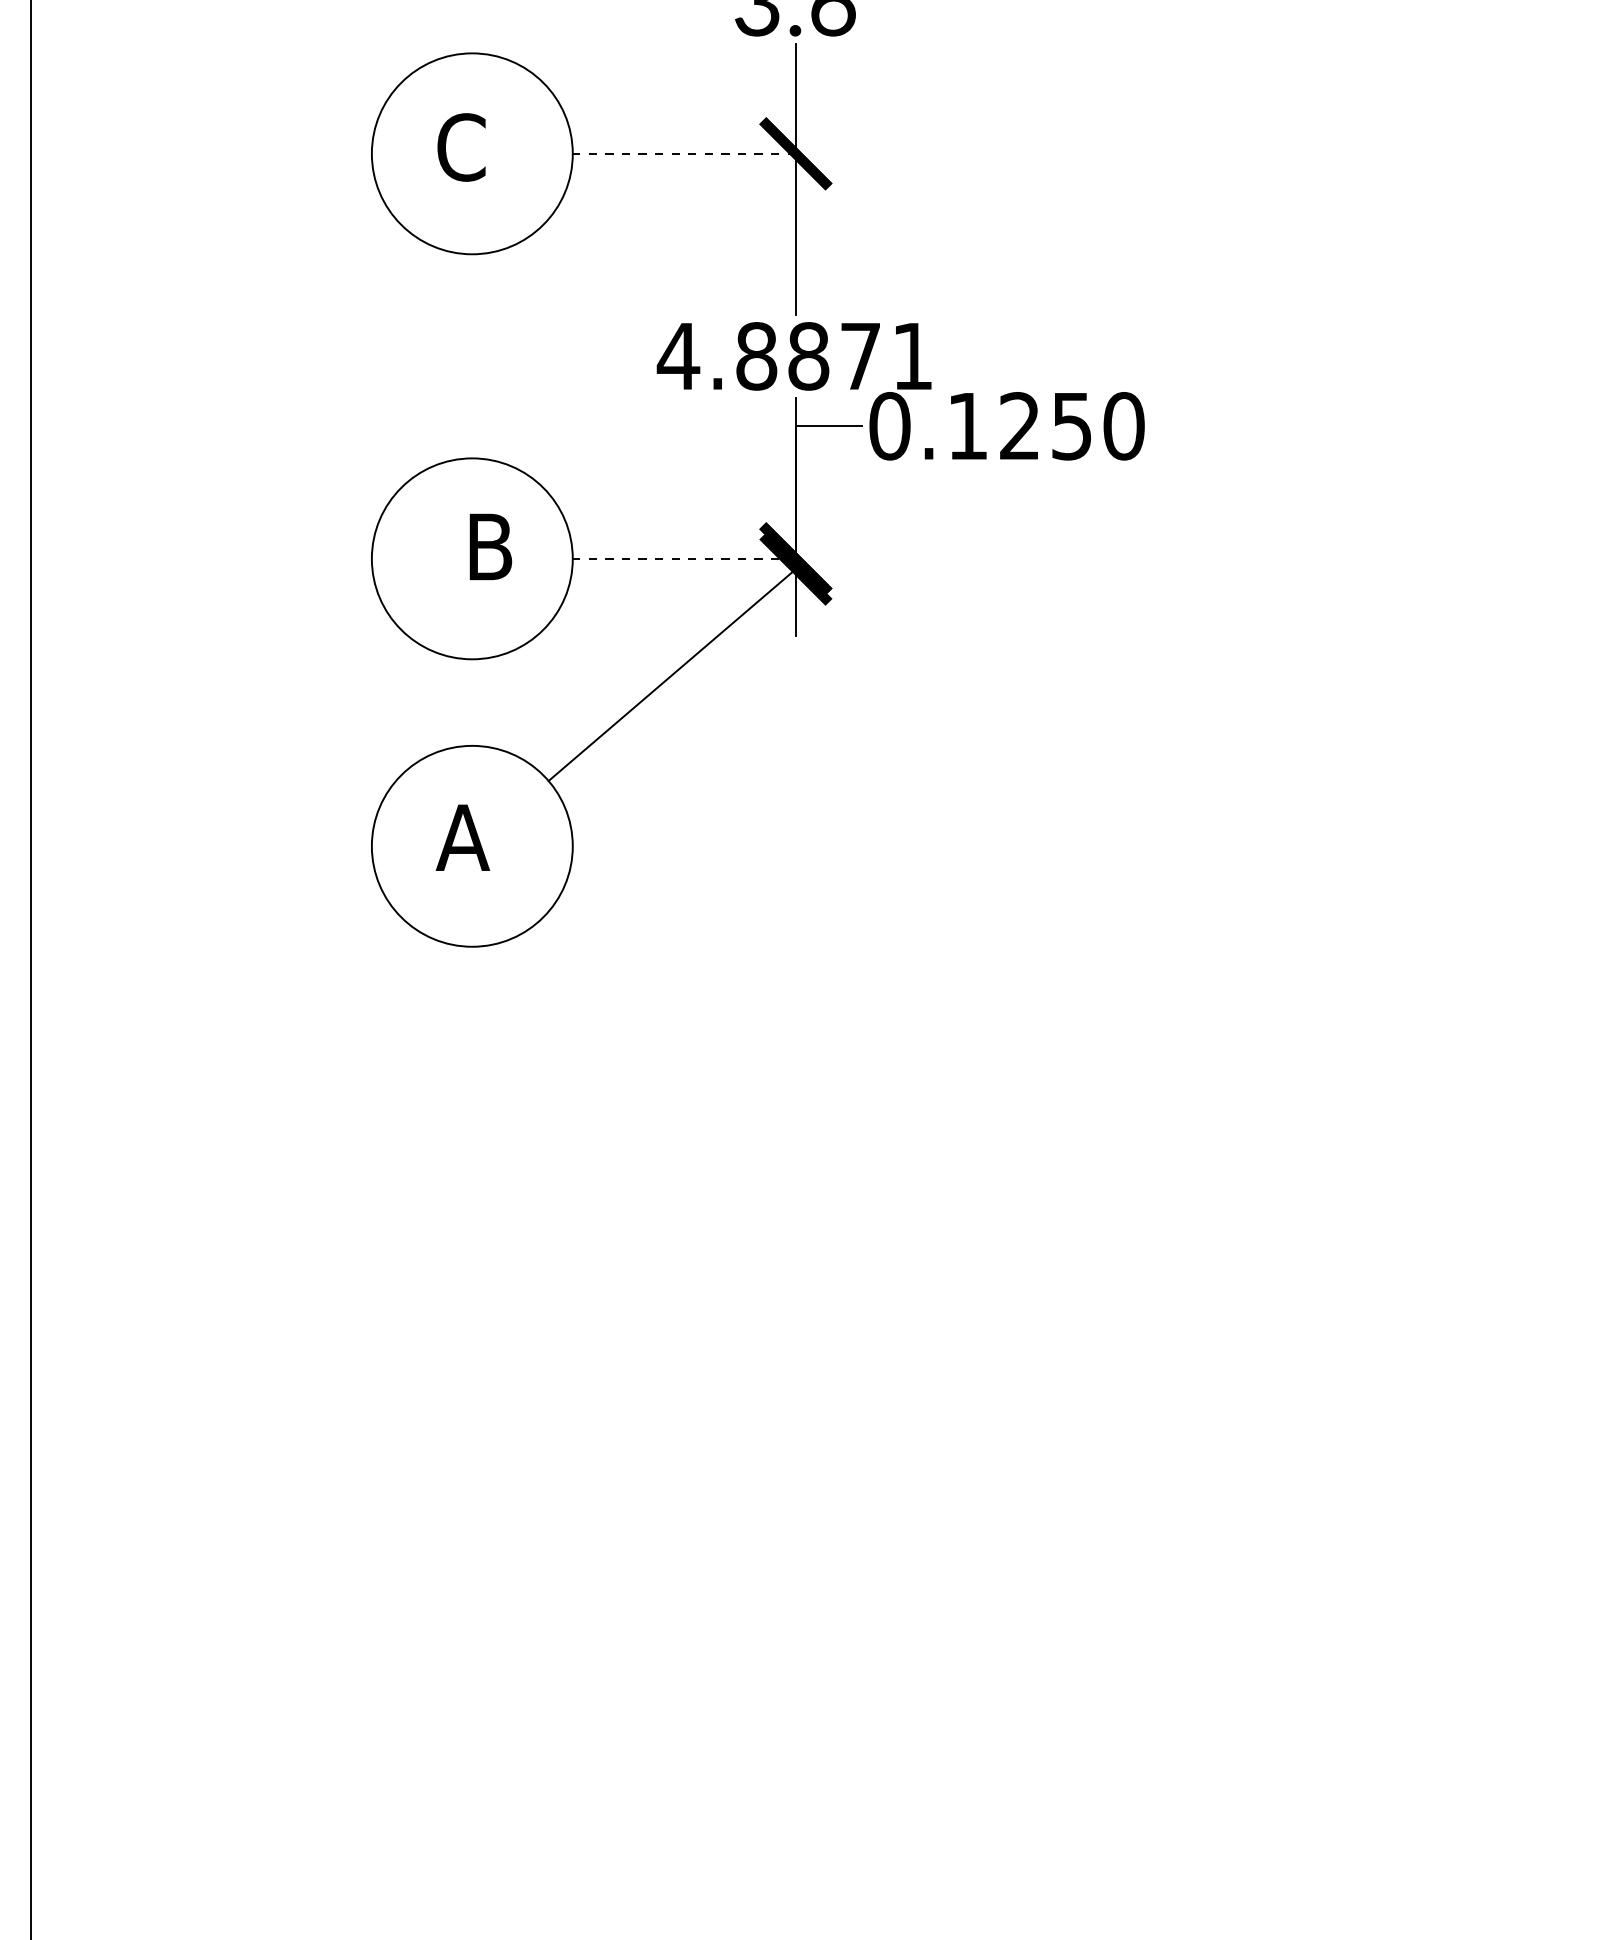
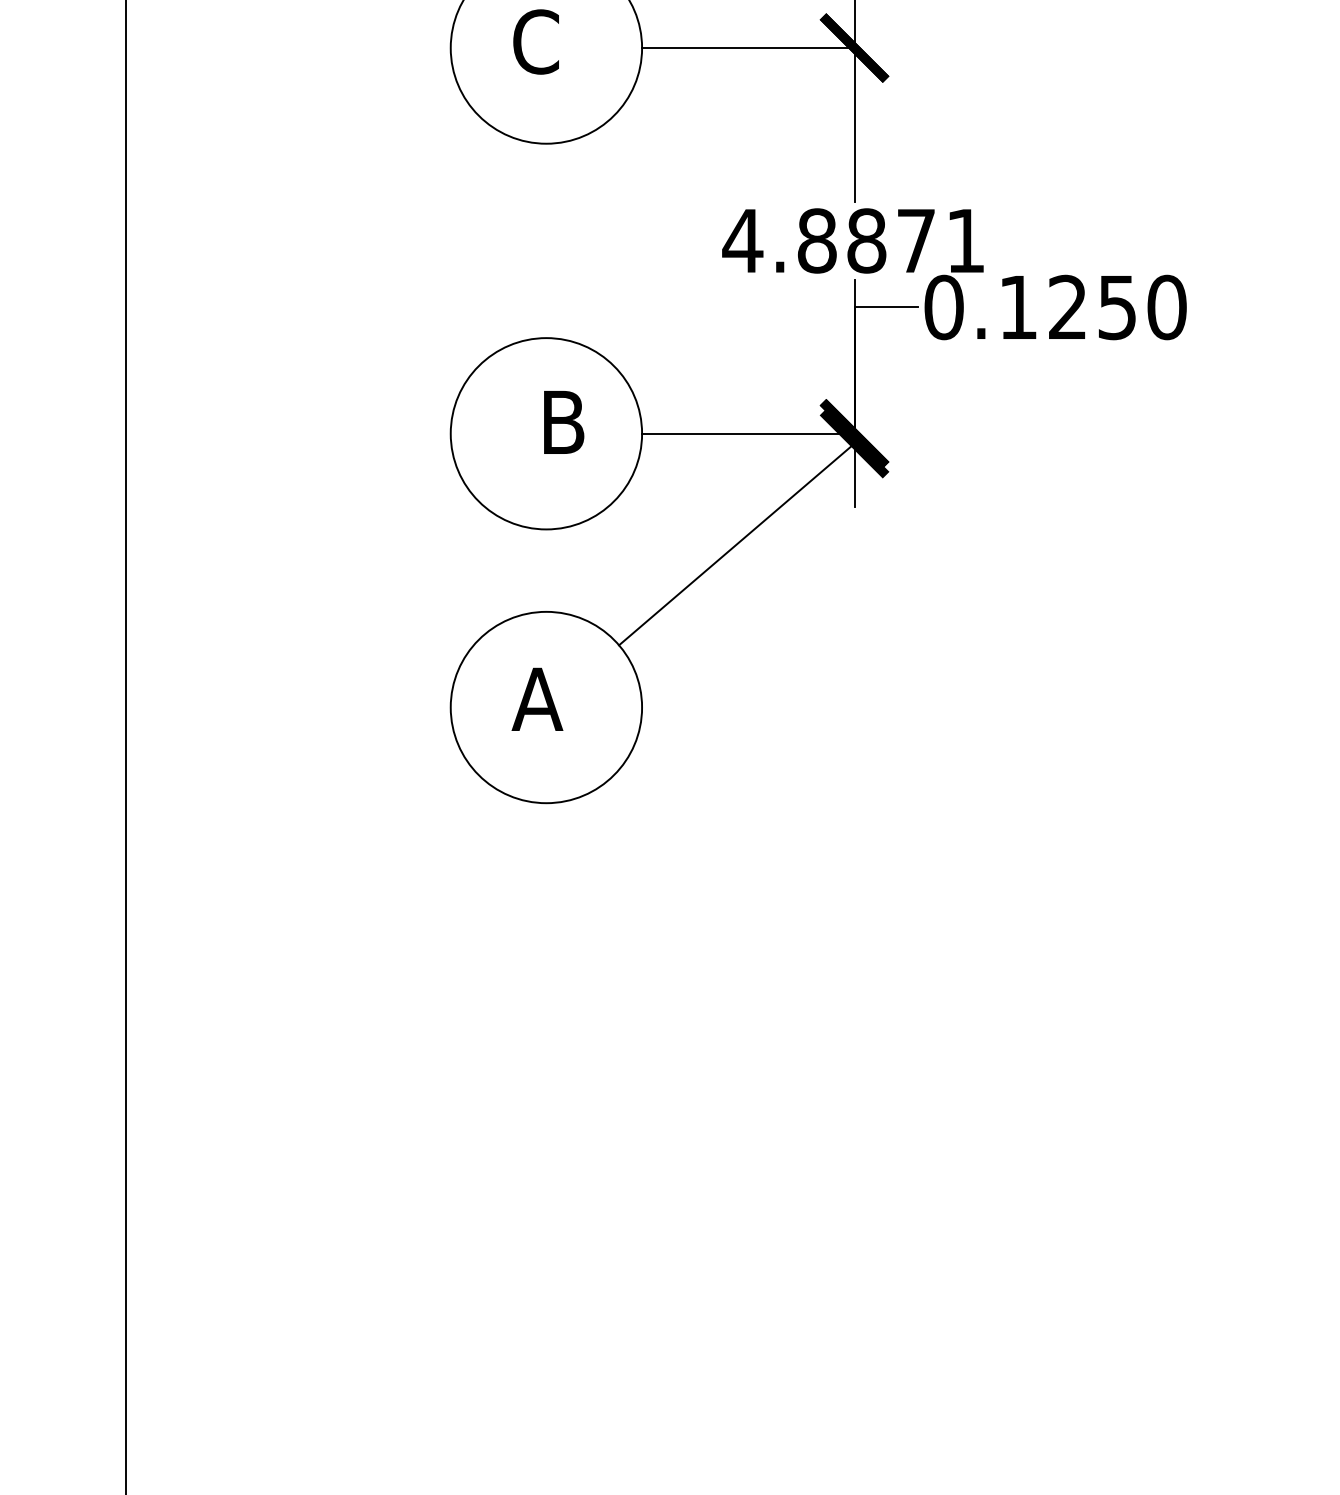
line: (684, 153) -> (748, 47), dashed -> solid
line: (684, 558) -> (748, 433), dashed -> solid

